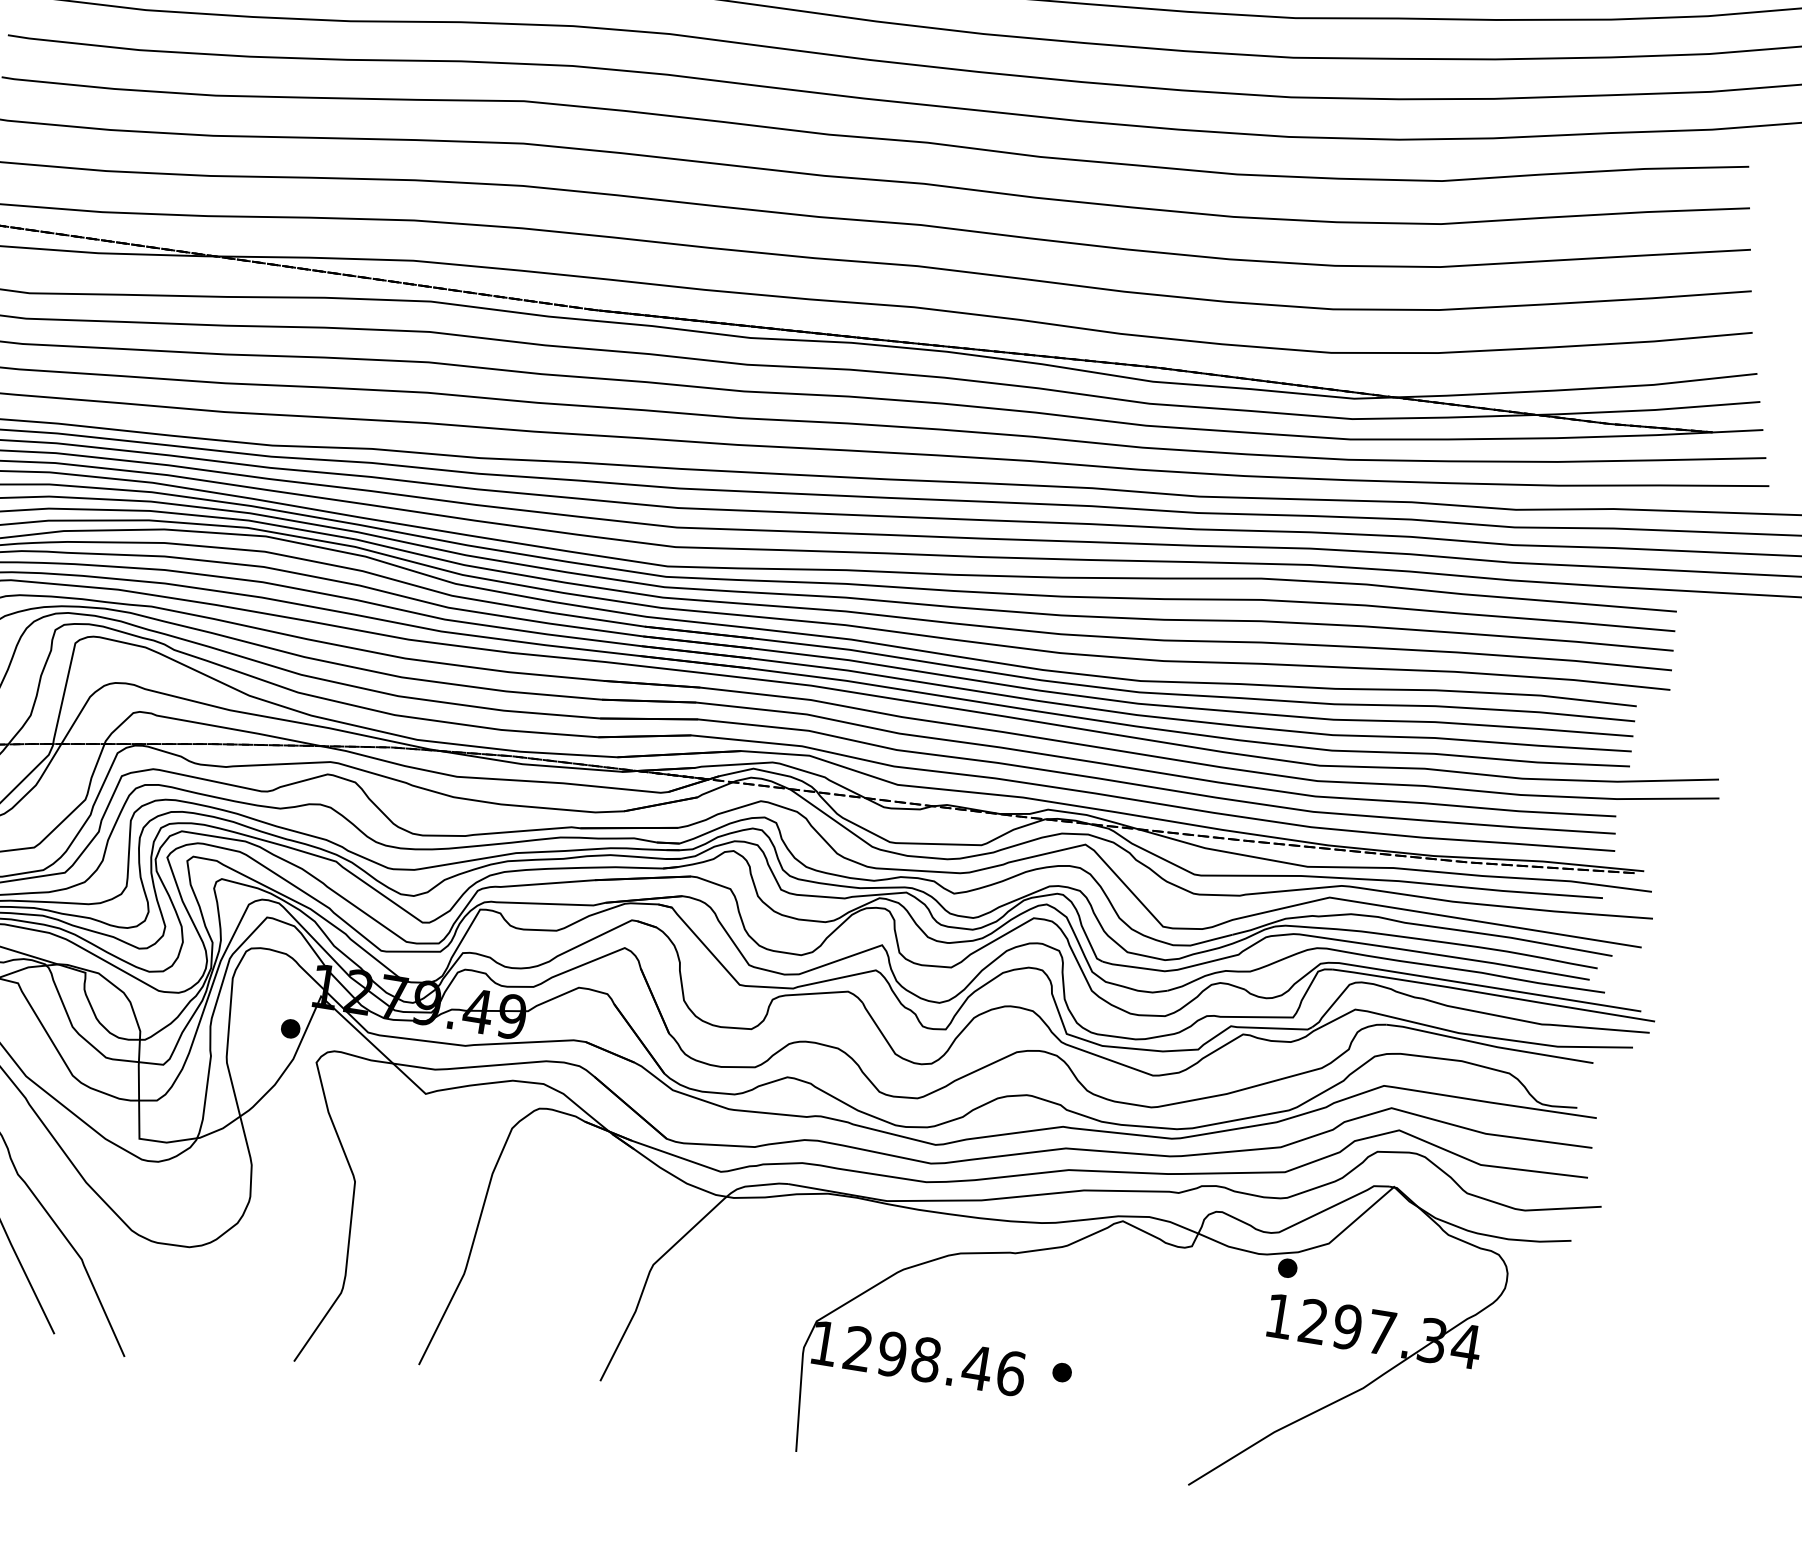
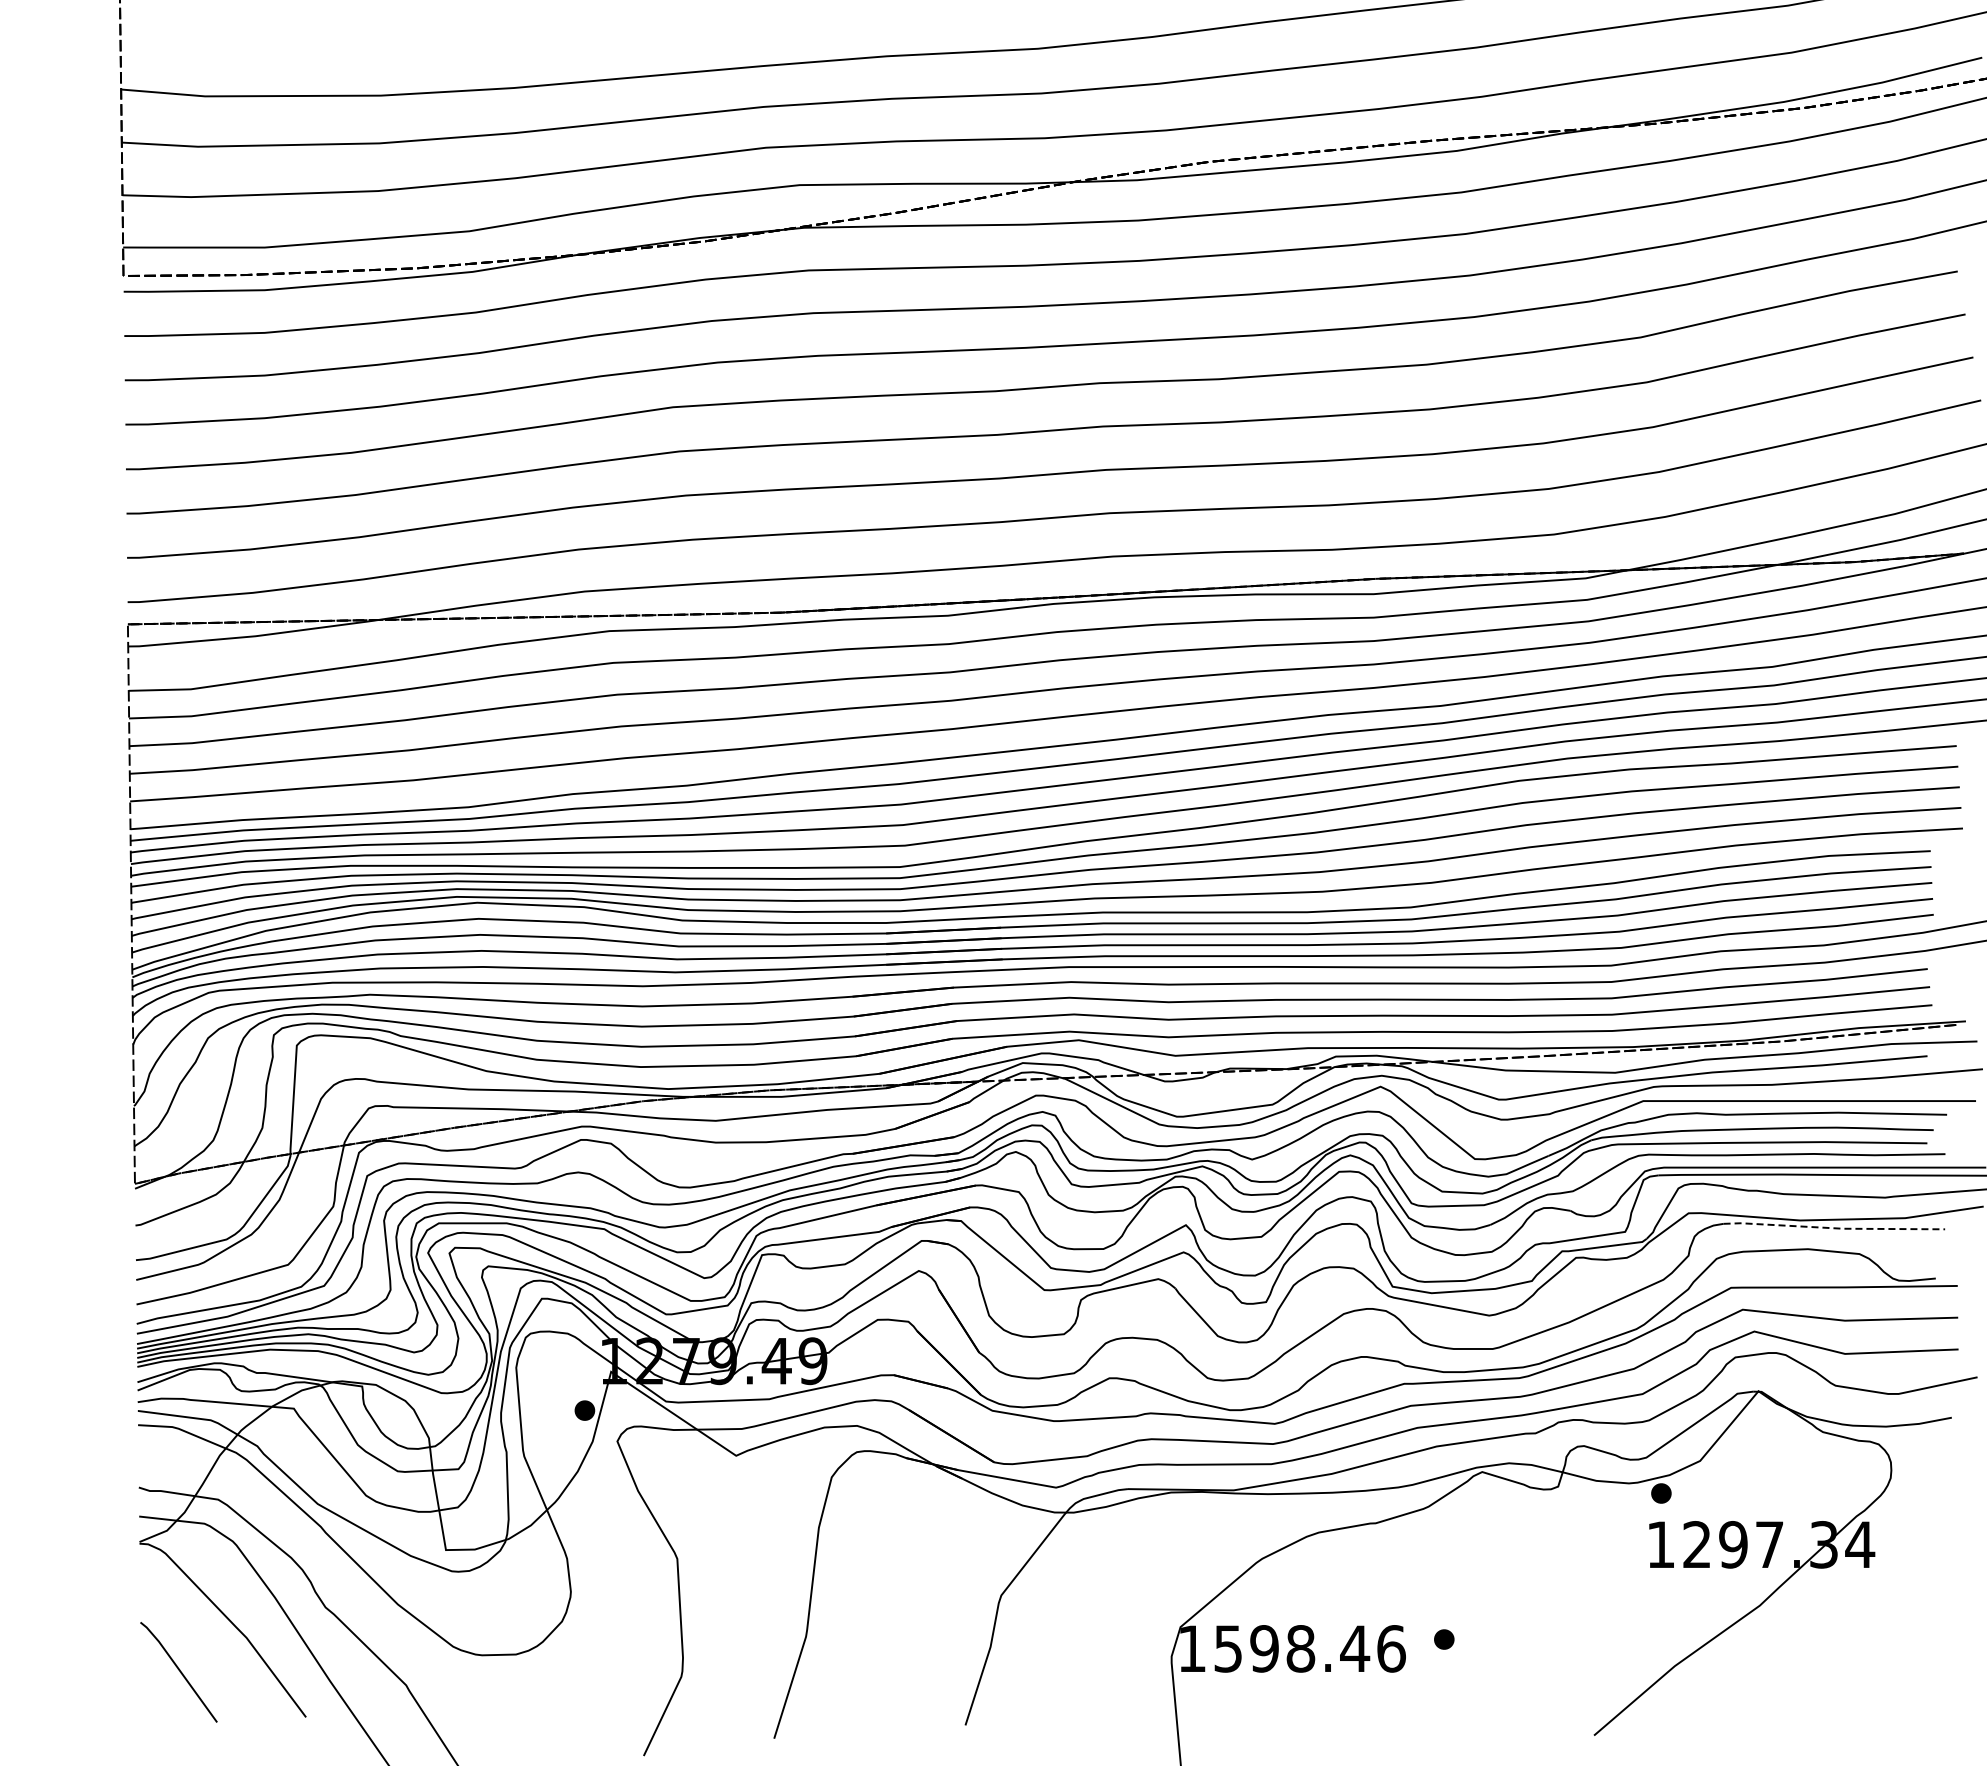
line: (1489, 1045) -> (1834, 1228), solid -> dashed
text: (857, 1348) -> (1227, 1648), 1298.46 -> 1598.46

